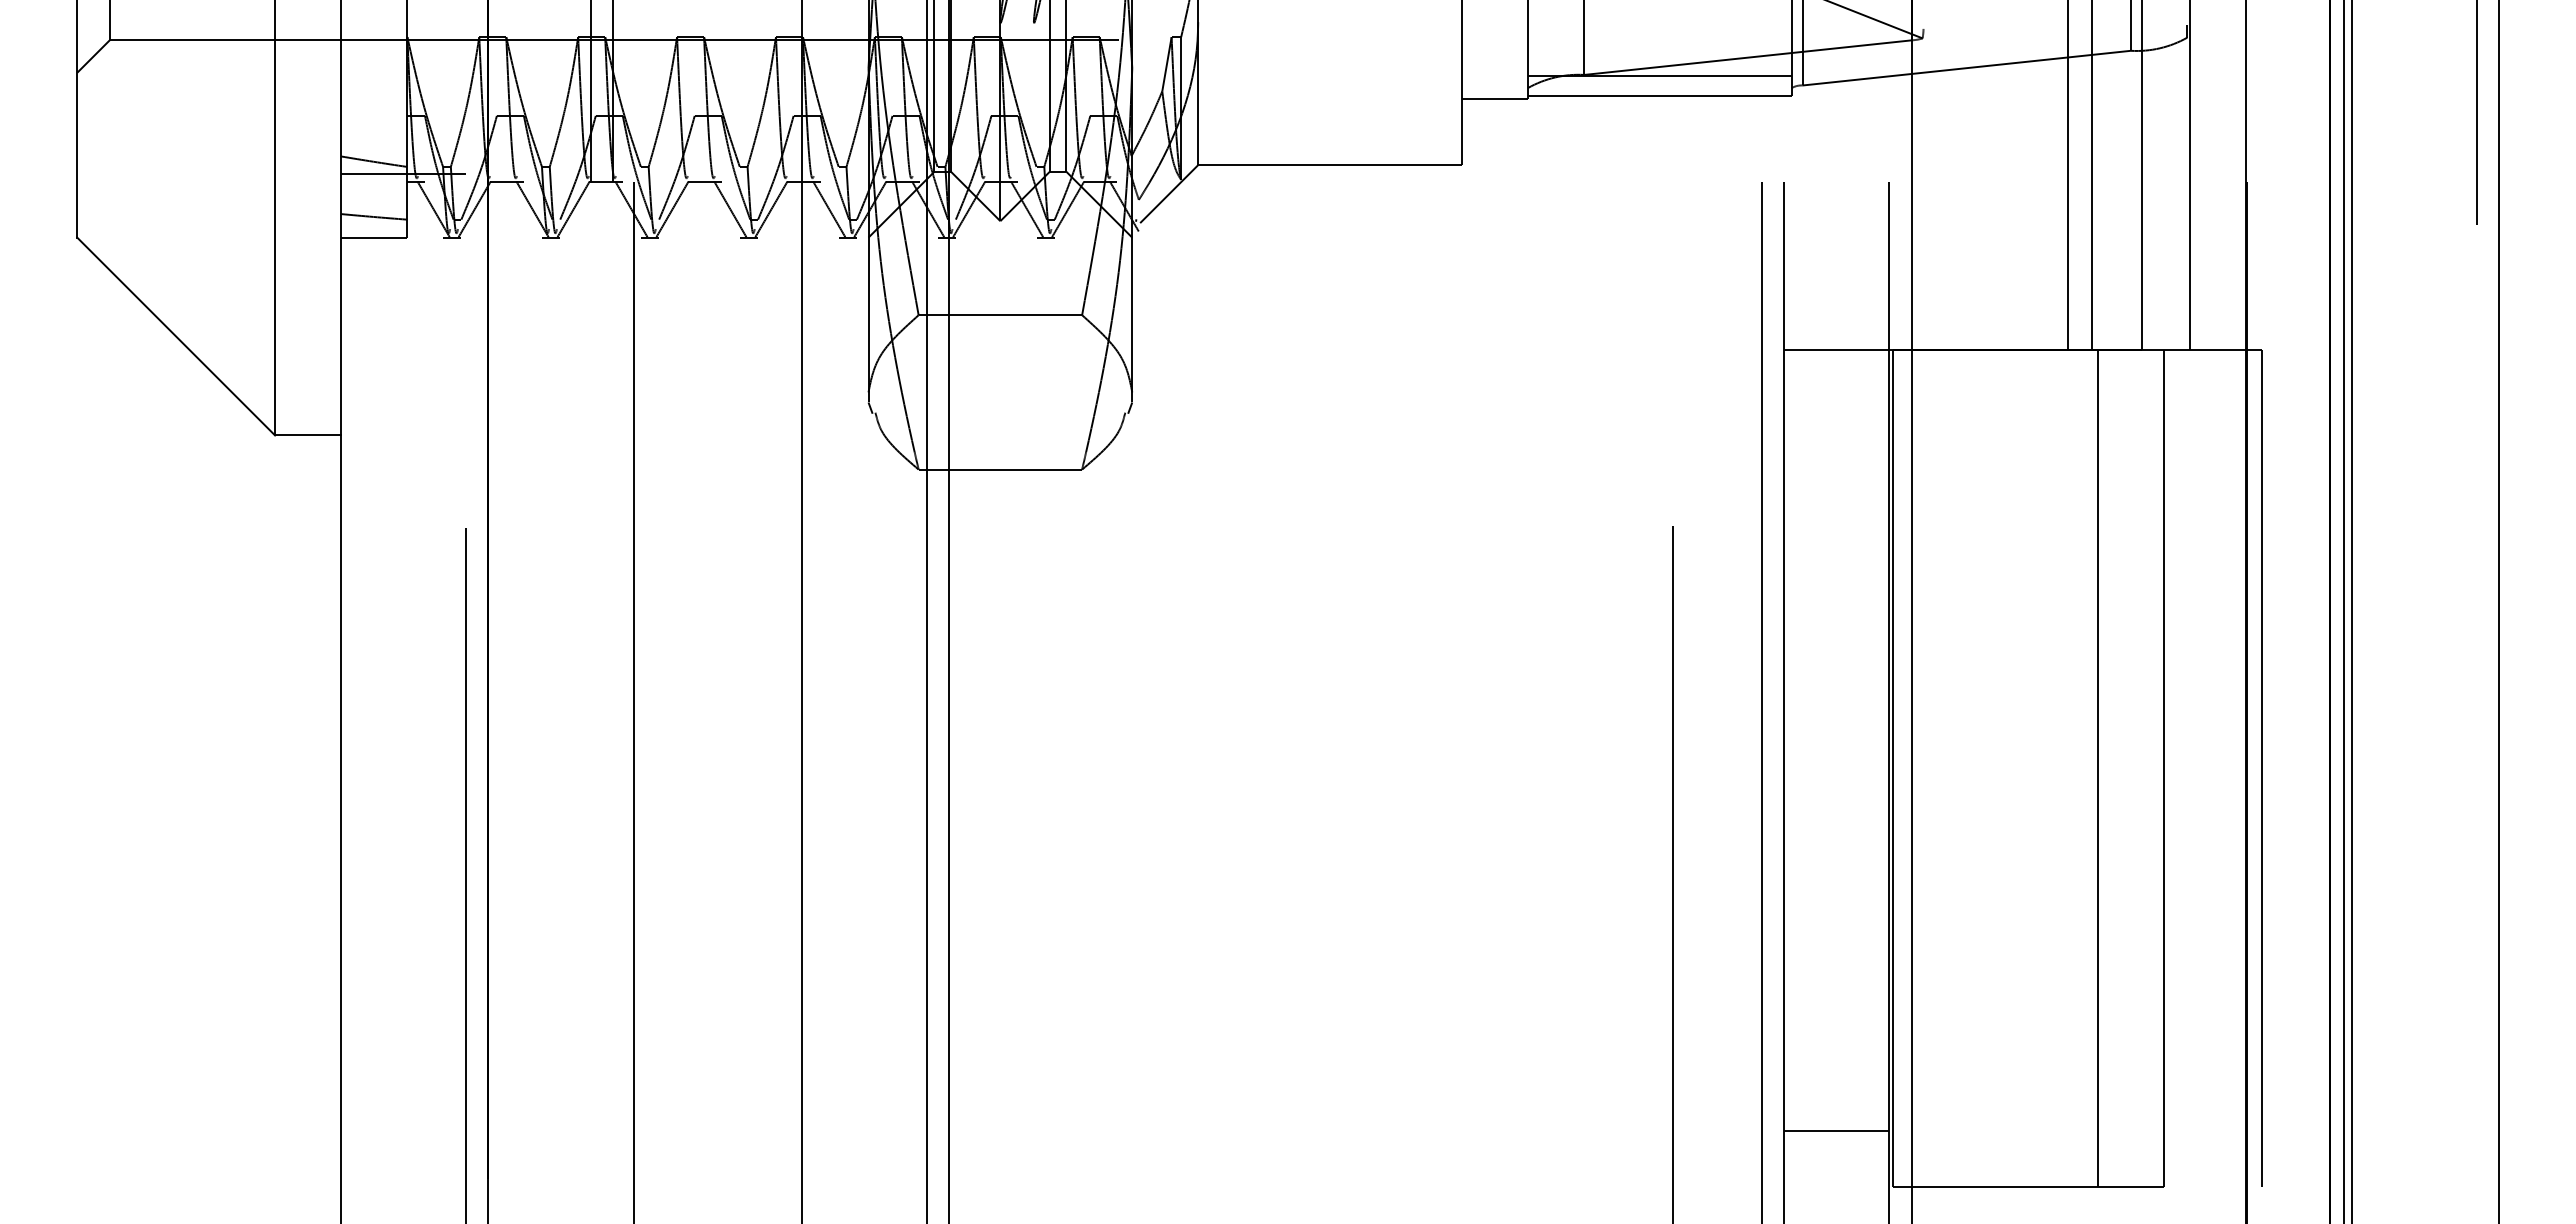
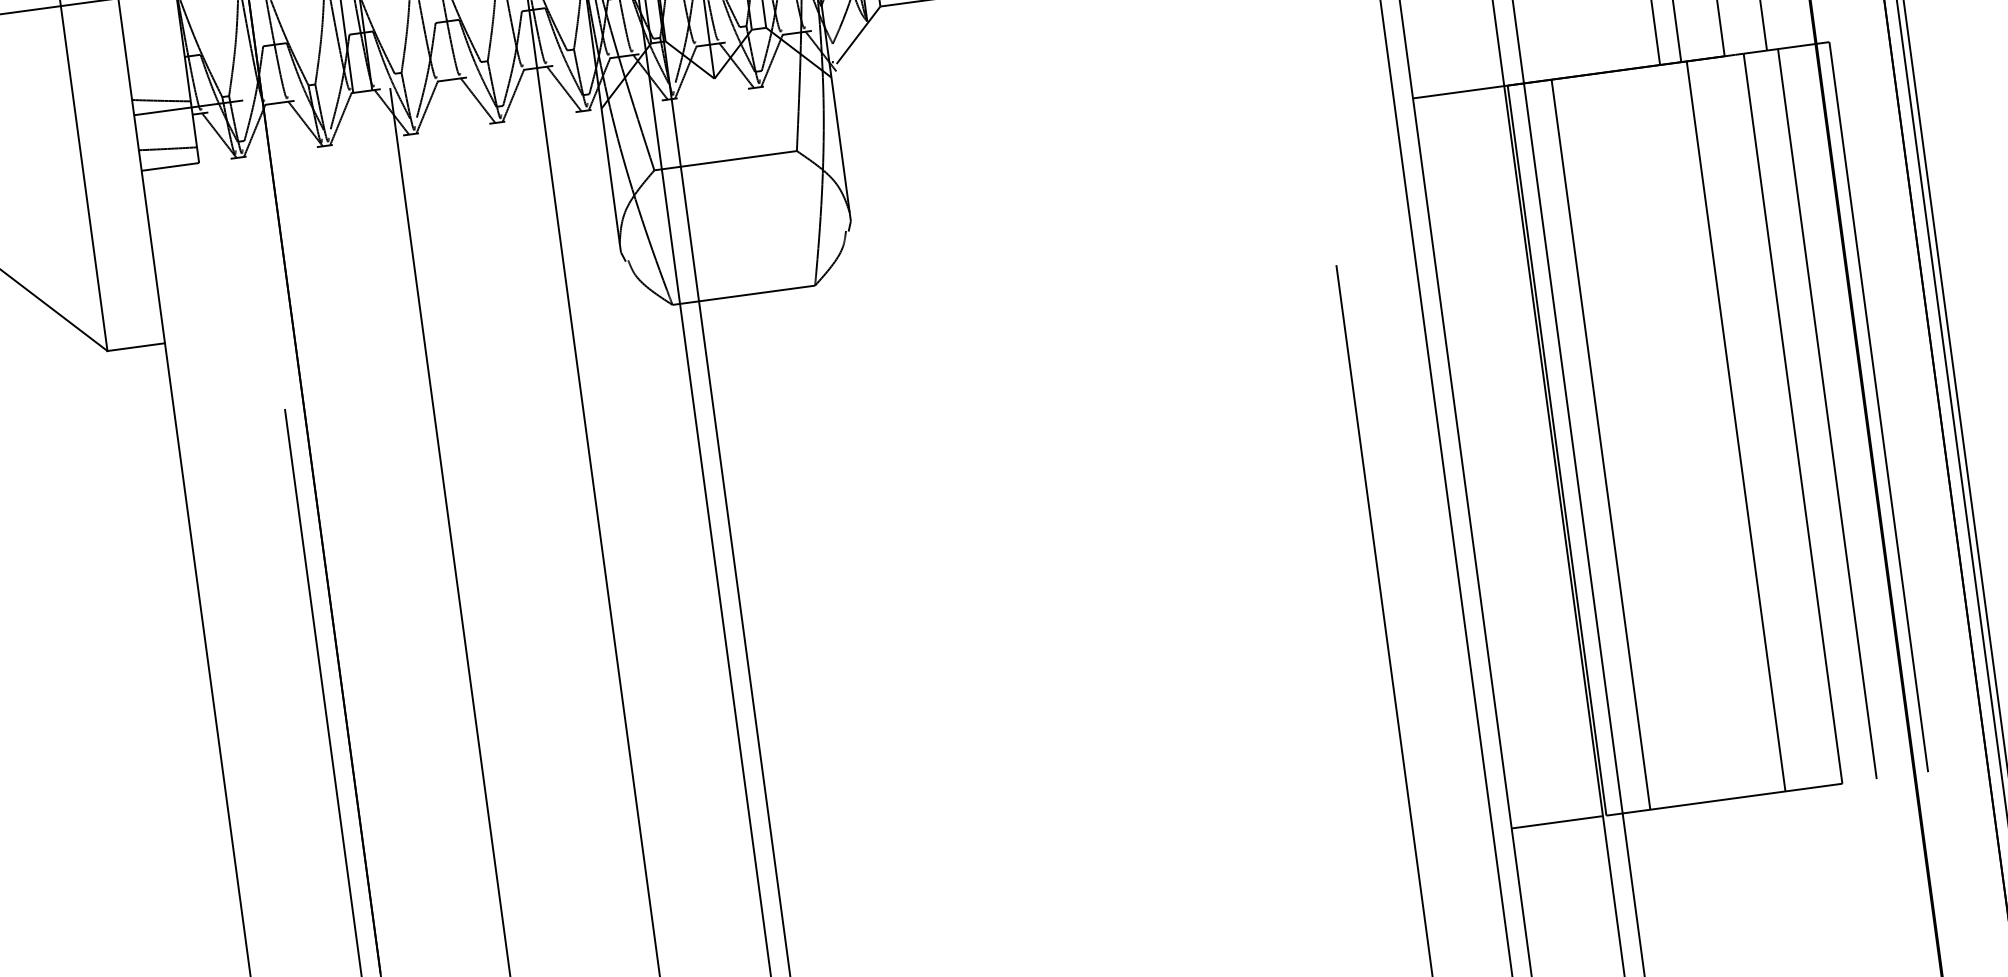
line: (1943, 768) -> (1601, 444), added
line: (2202, 768) -> (1827, 414), added
line: (1836, 1131) -> (1557, 822), moved

